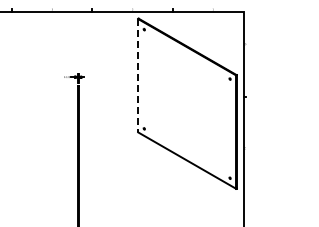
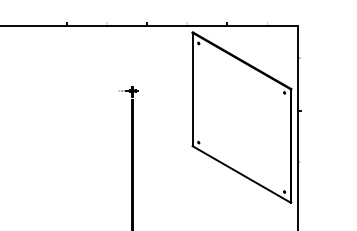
line: (138, 75) -> (192, 89), dashed -> solid

